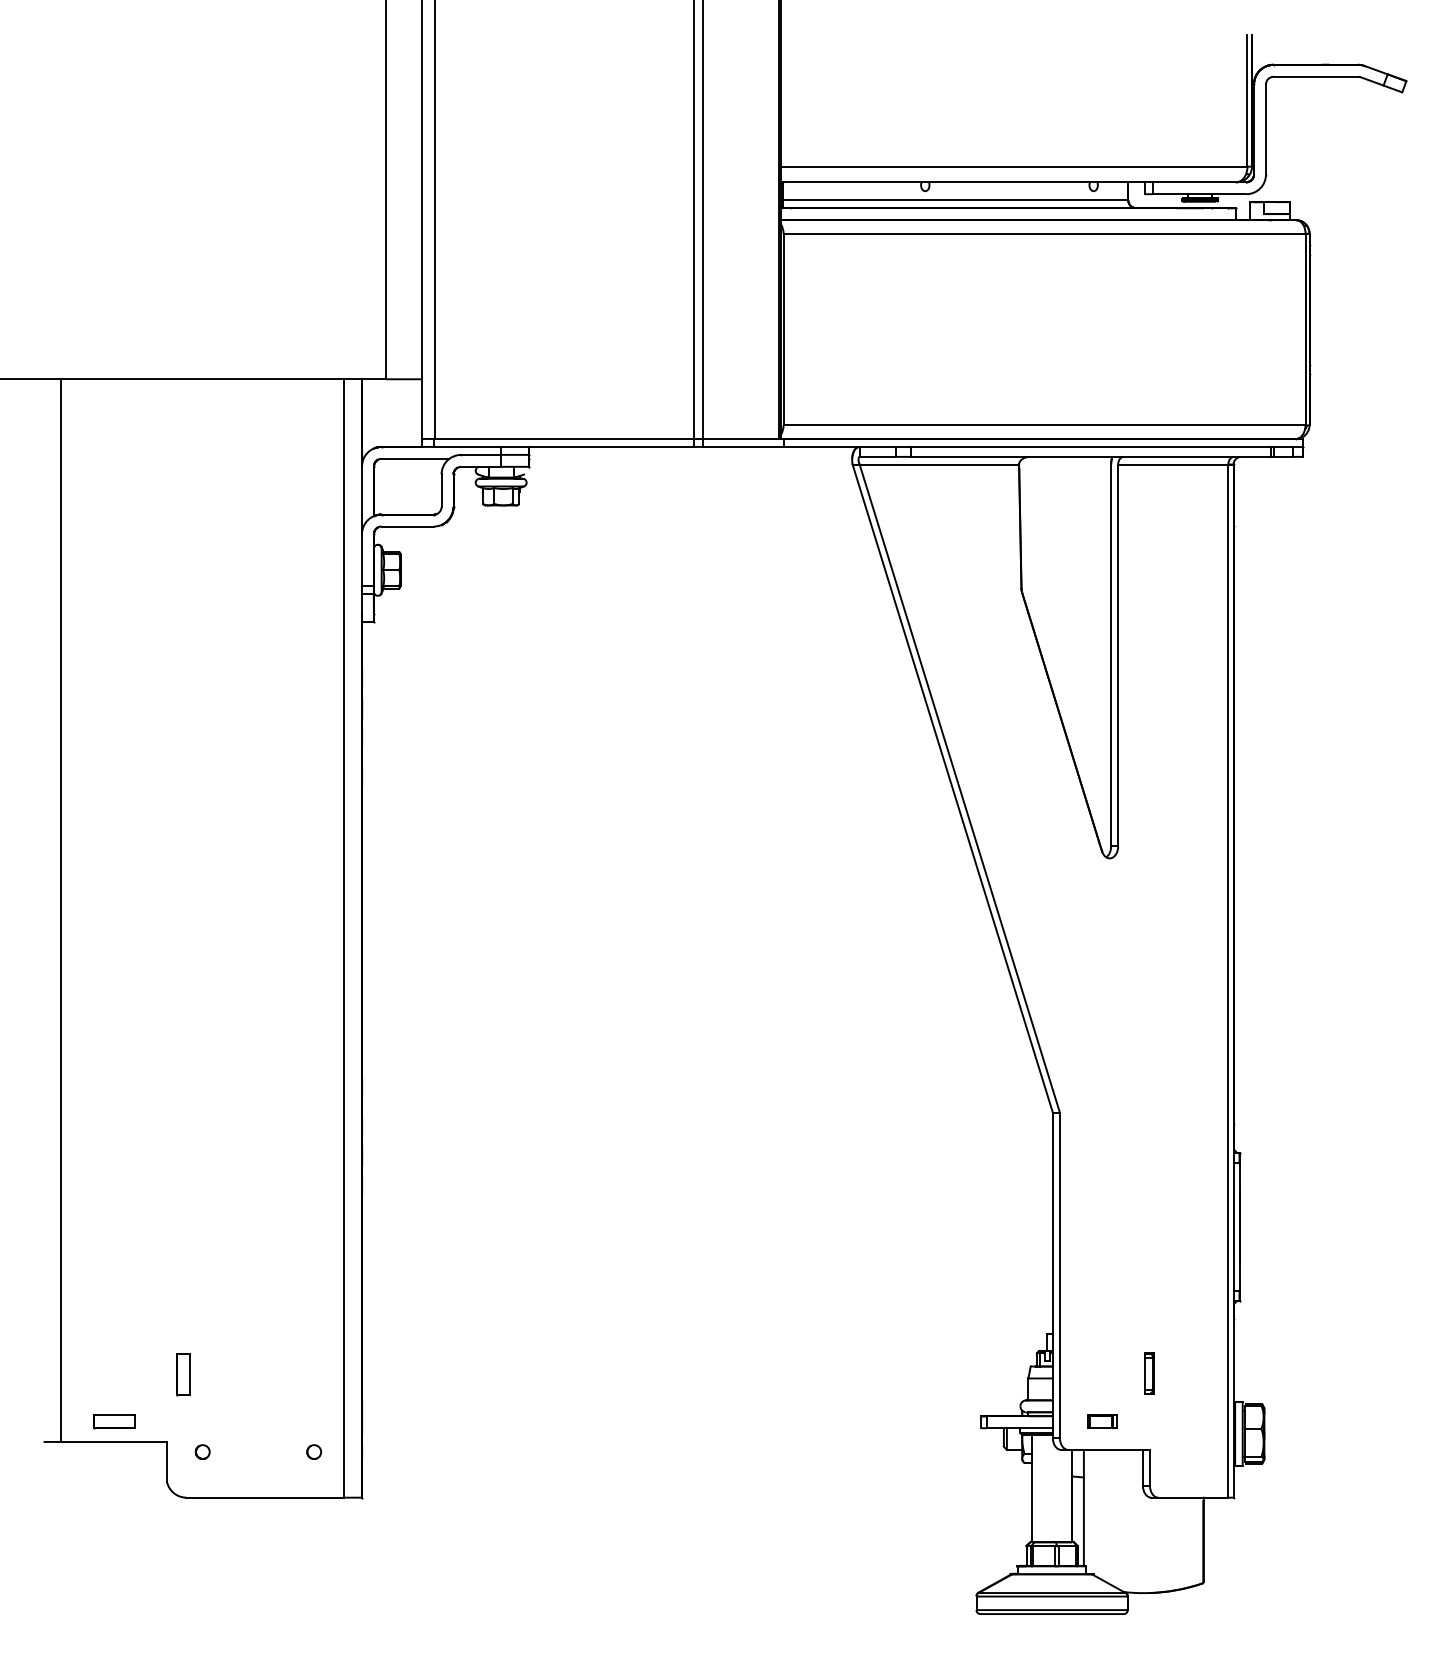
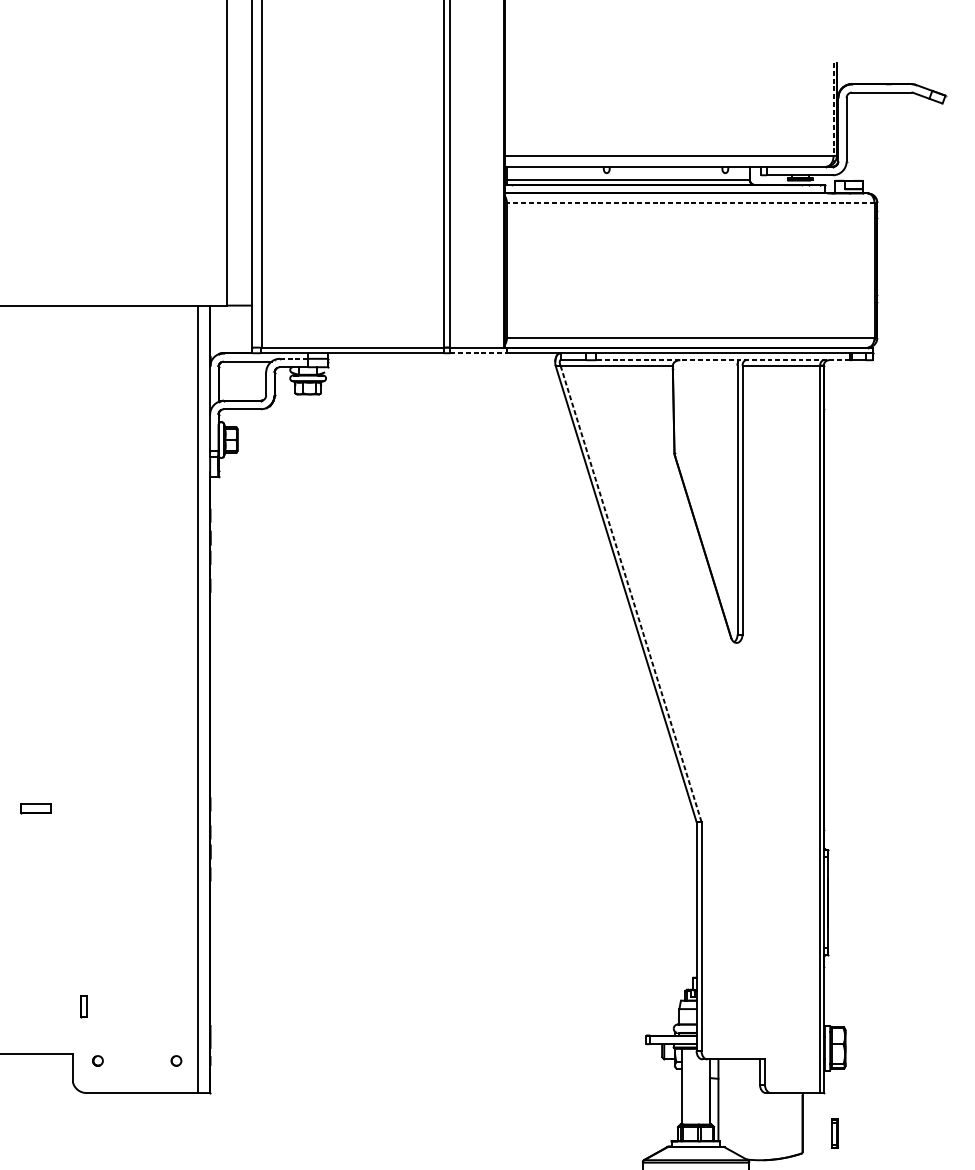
line: (1247, 100) -> (833, 109), solid -> dashed
line: (1044, 233) -> (690, 202), solid -> dashed
line: (743, 446) -> (478, 352), solid -> dashed
line: (481, 454) -> (294, 358), solid -> dashed
line: (1090, 456) -> (723, 359), solid -> dashed
line: (959, 788) -> (630, 593), solid -> dashed
part: (1149, 1373) -> (835, 1133), moved
part: (183, 1374) -> (84, 1006), size x0.7
part: (114, 1421) -> (35, 808), moved
part: (1102, 1421) -> (731, 1039), removed

